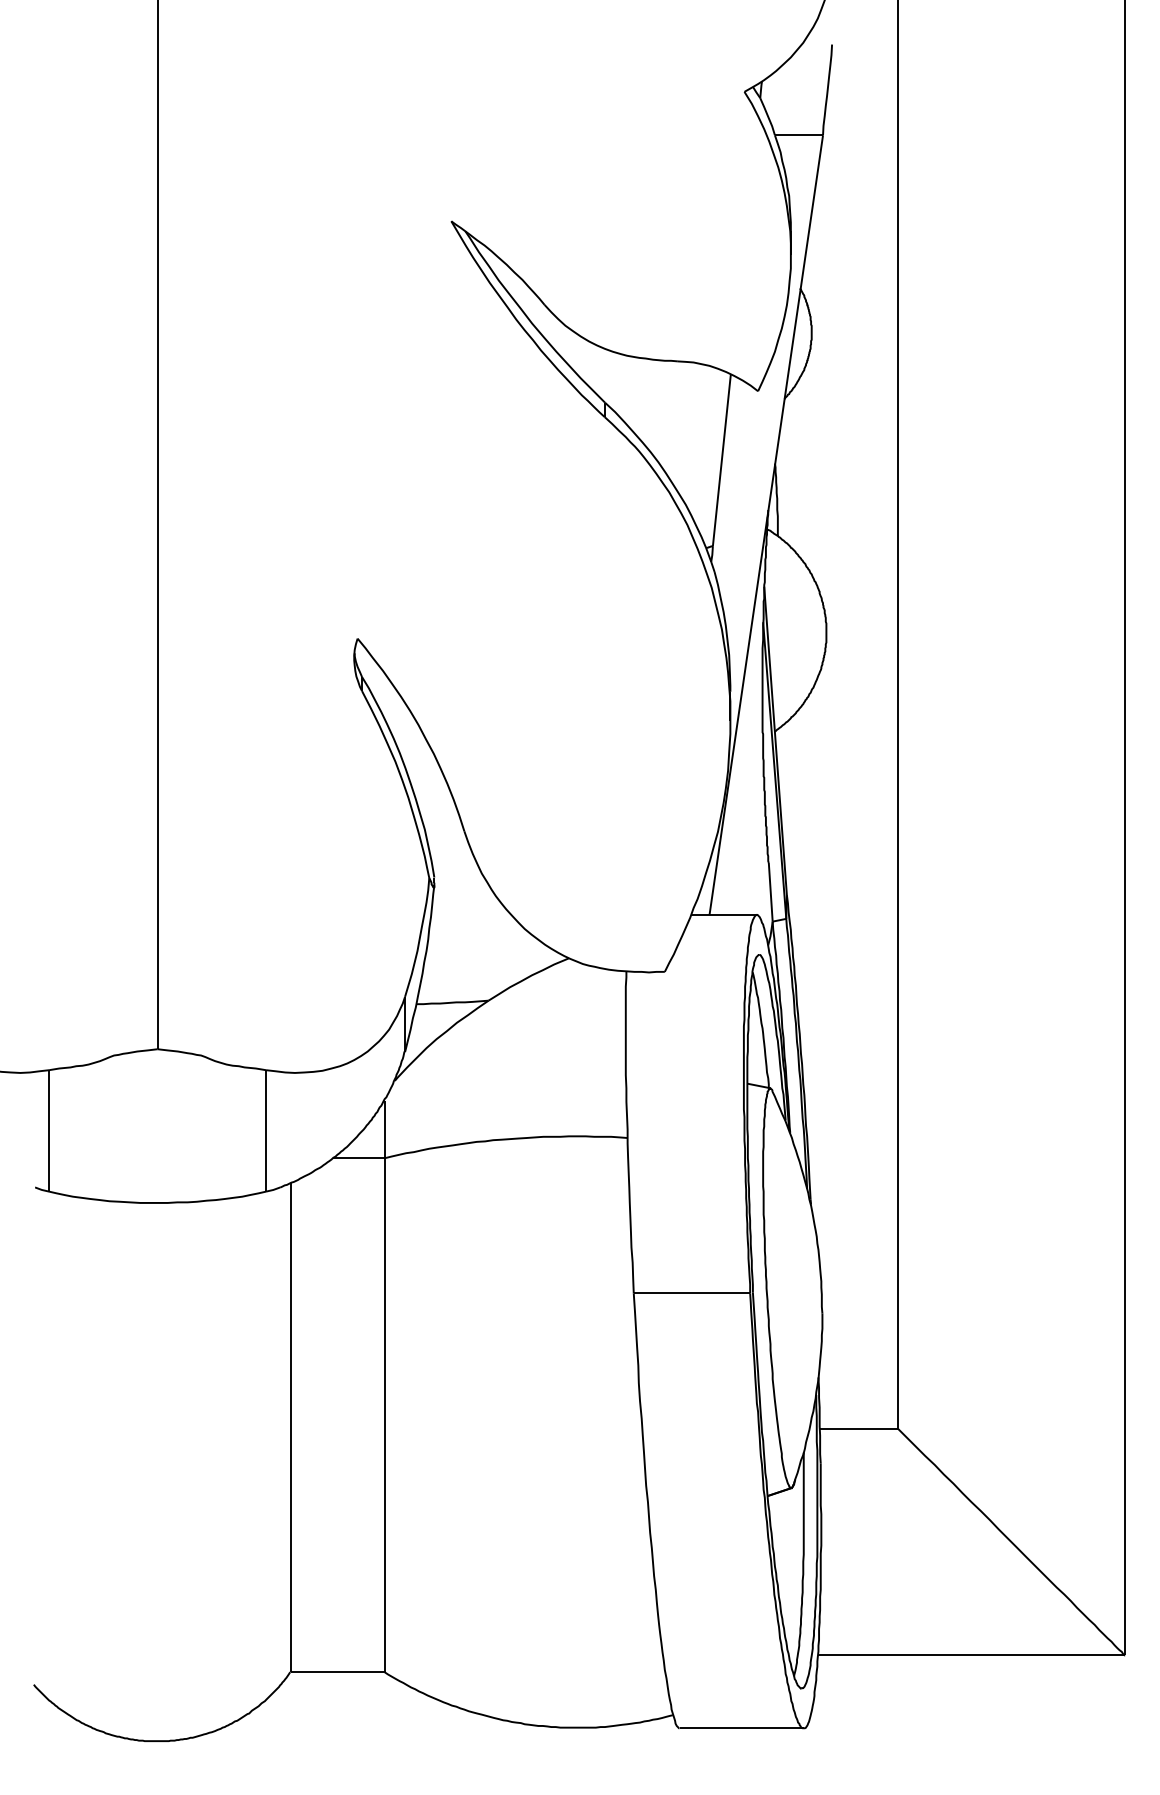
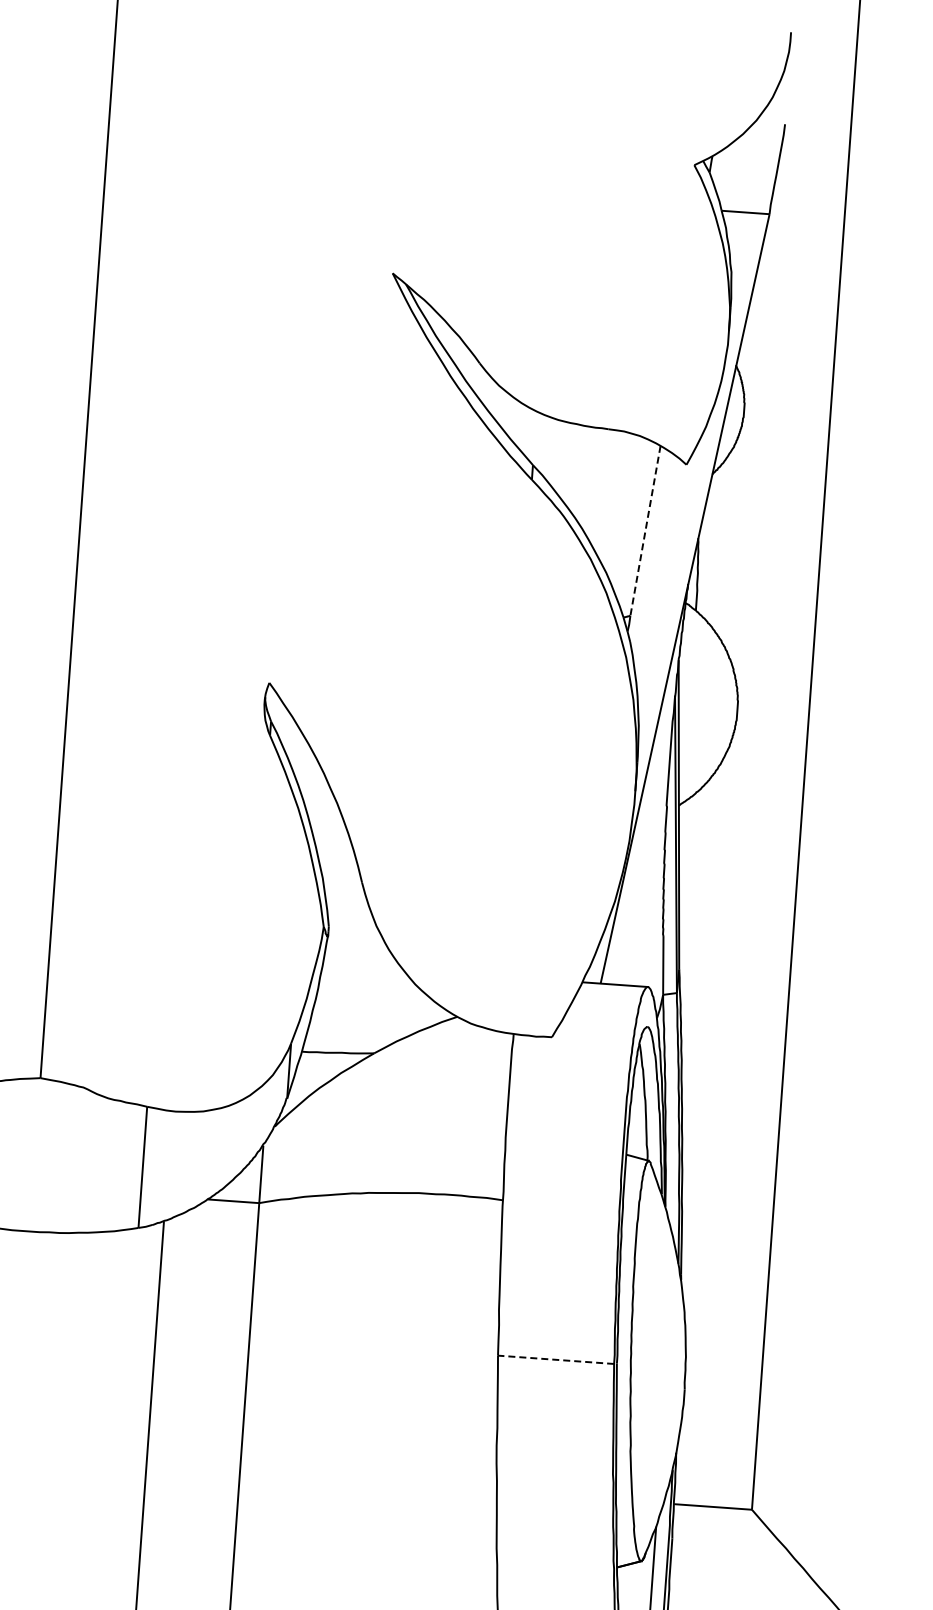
line: (721, 460) -> (645, 531), solid -> dashed
line: (691, 1293) -> (555, 1359), solid -> dashed

